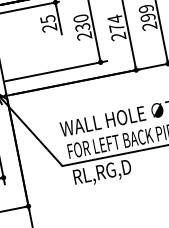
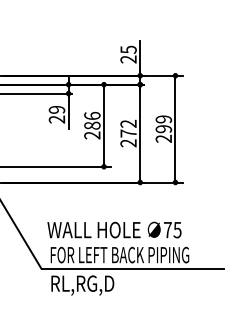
text: (115, 18) -> (128, 123), 274 -> 272
text: (47, 19) -> (56, 109), 25 -> 29
text: (81, 22) -> (92, 120), 230 -> 286

